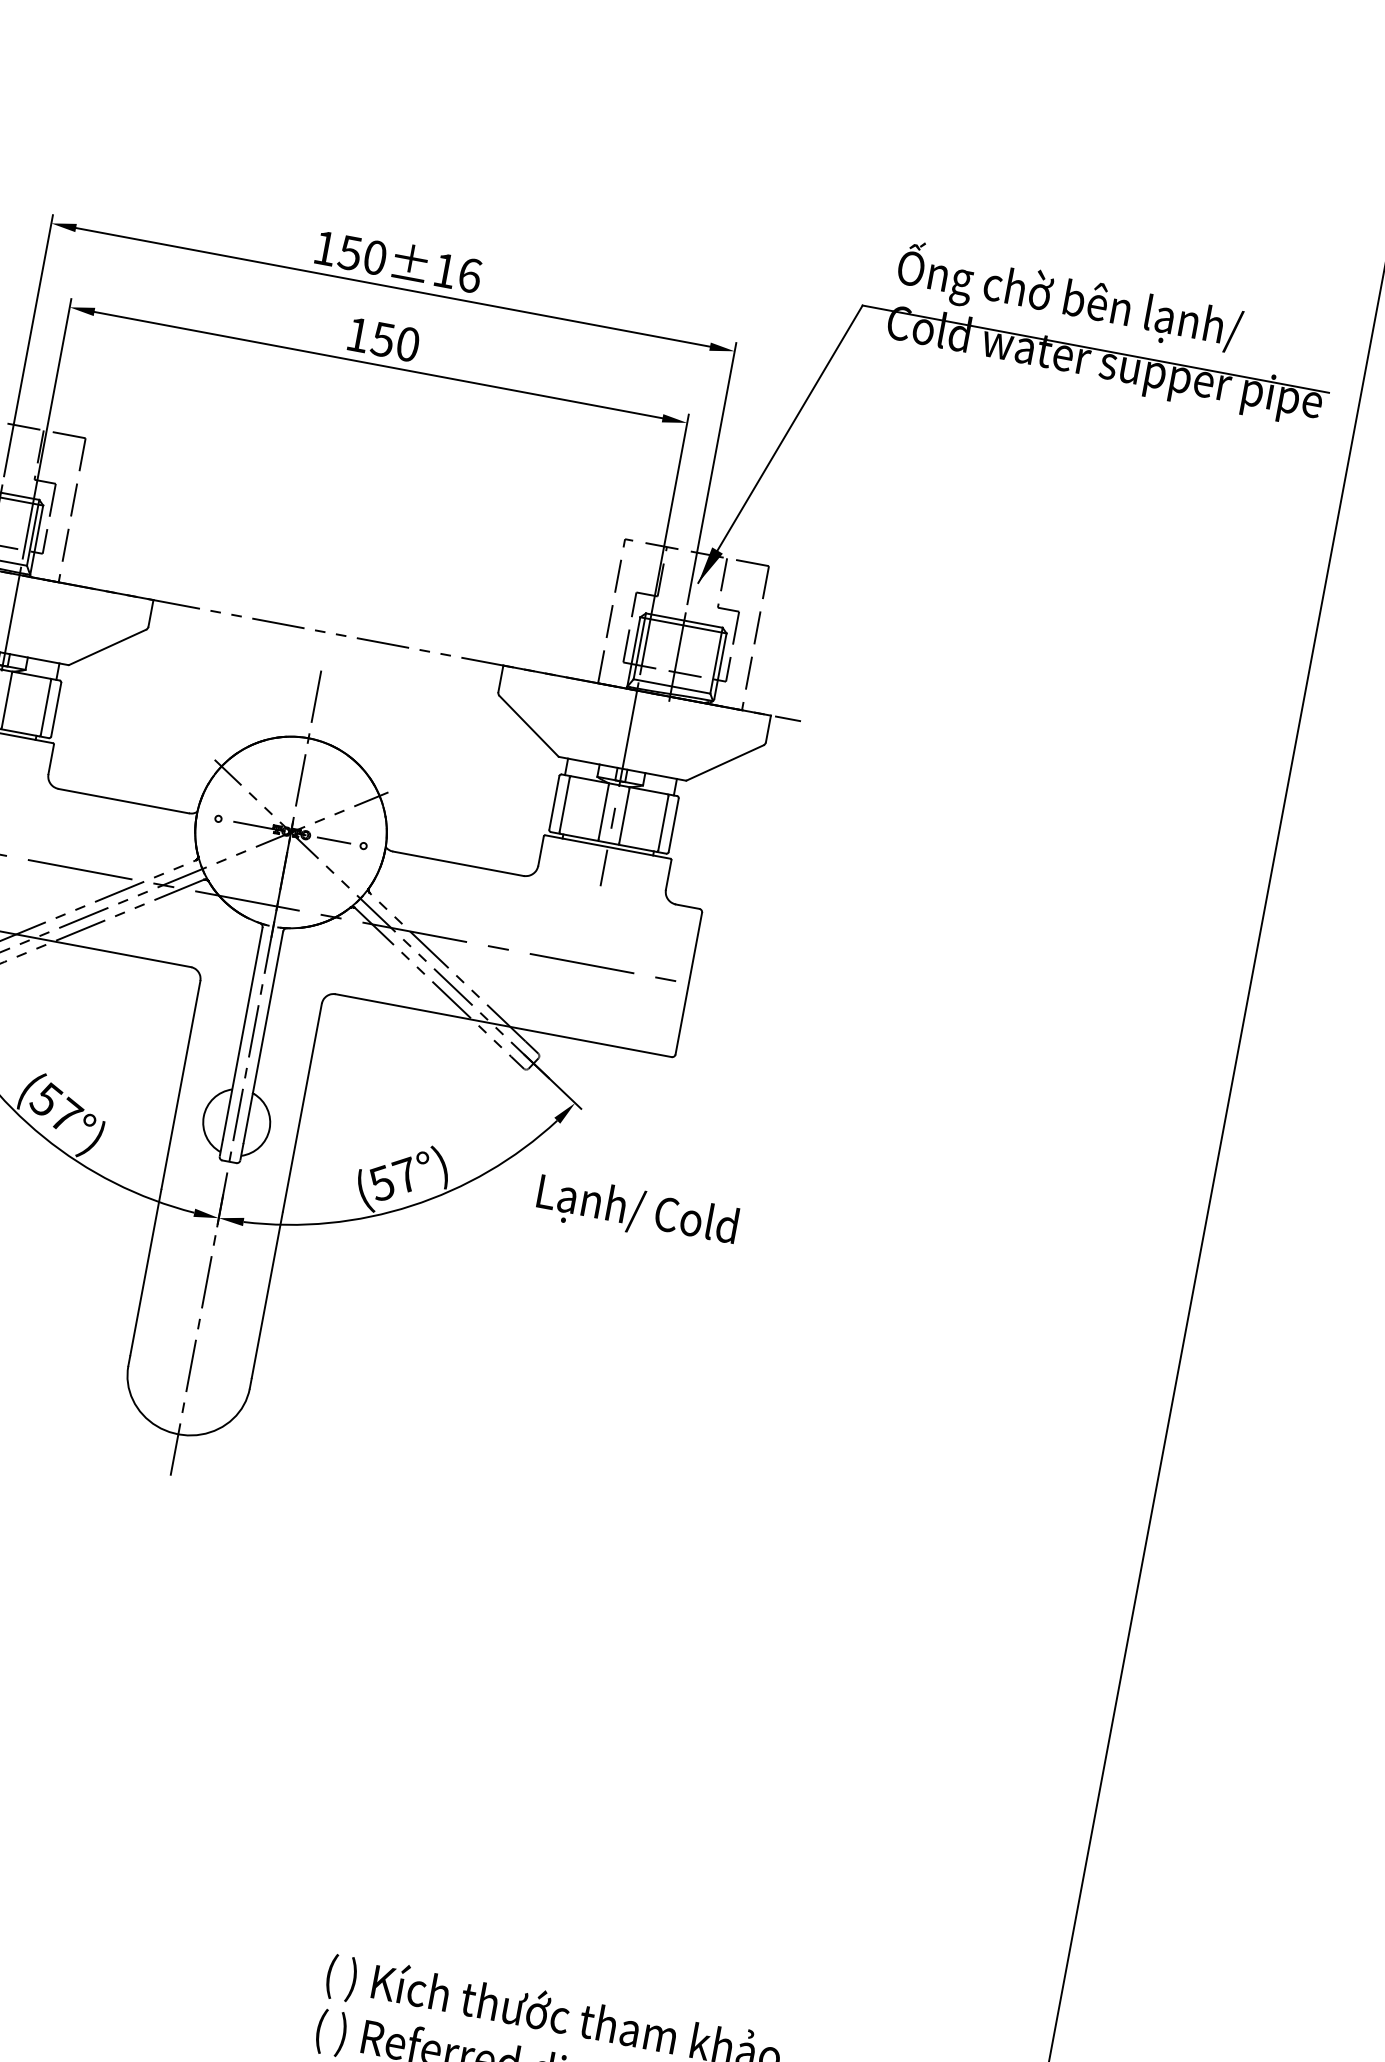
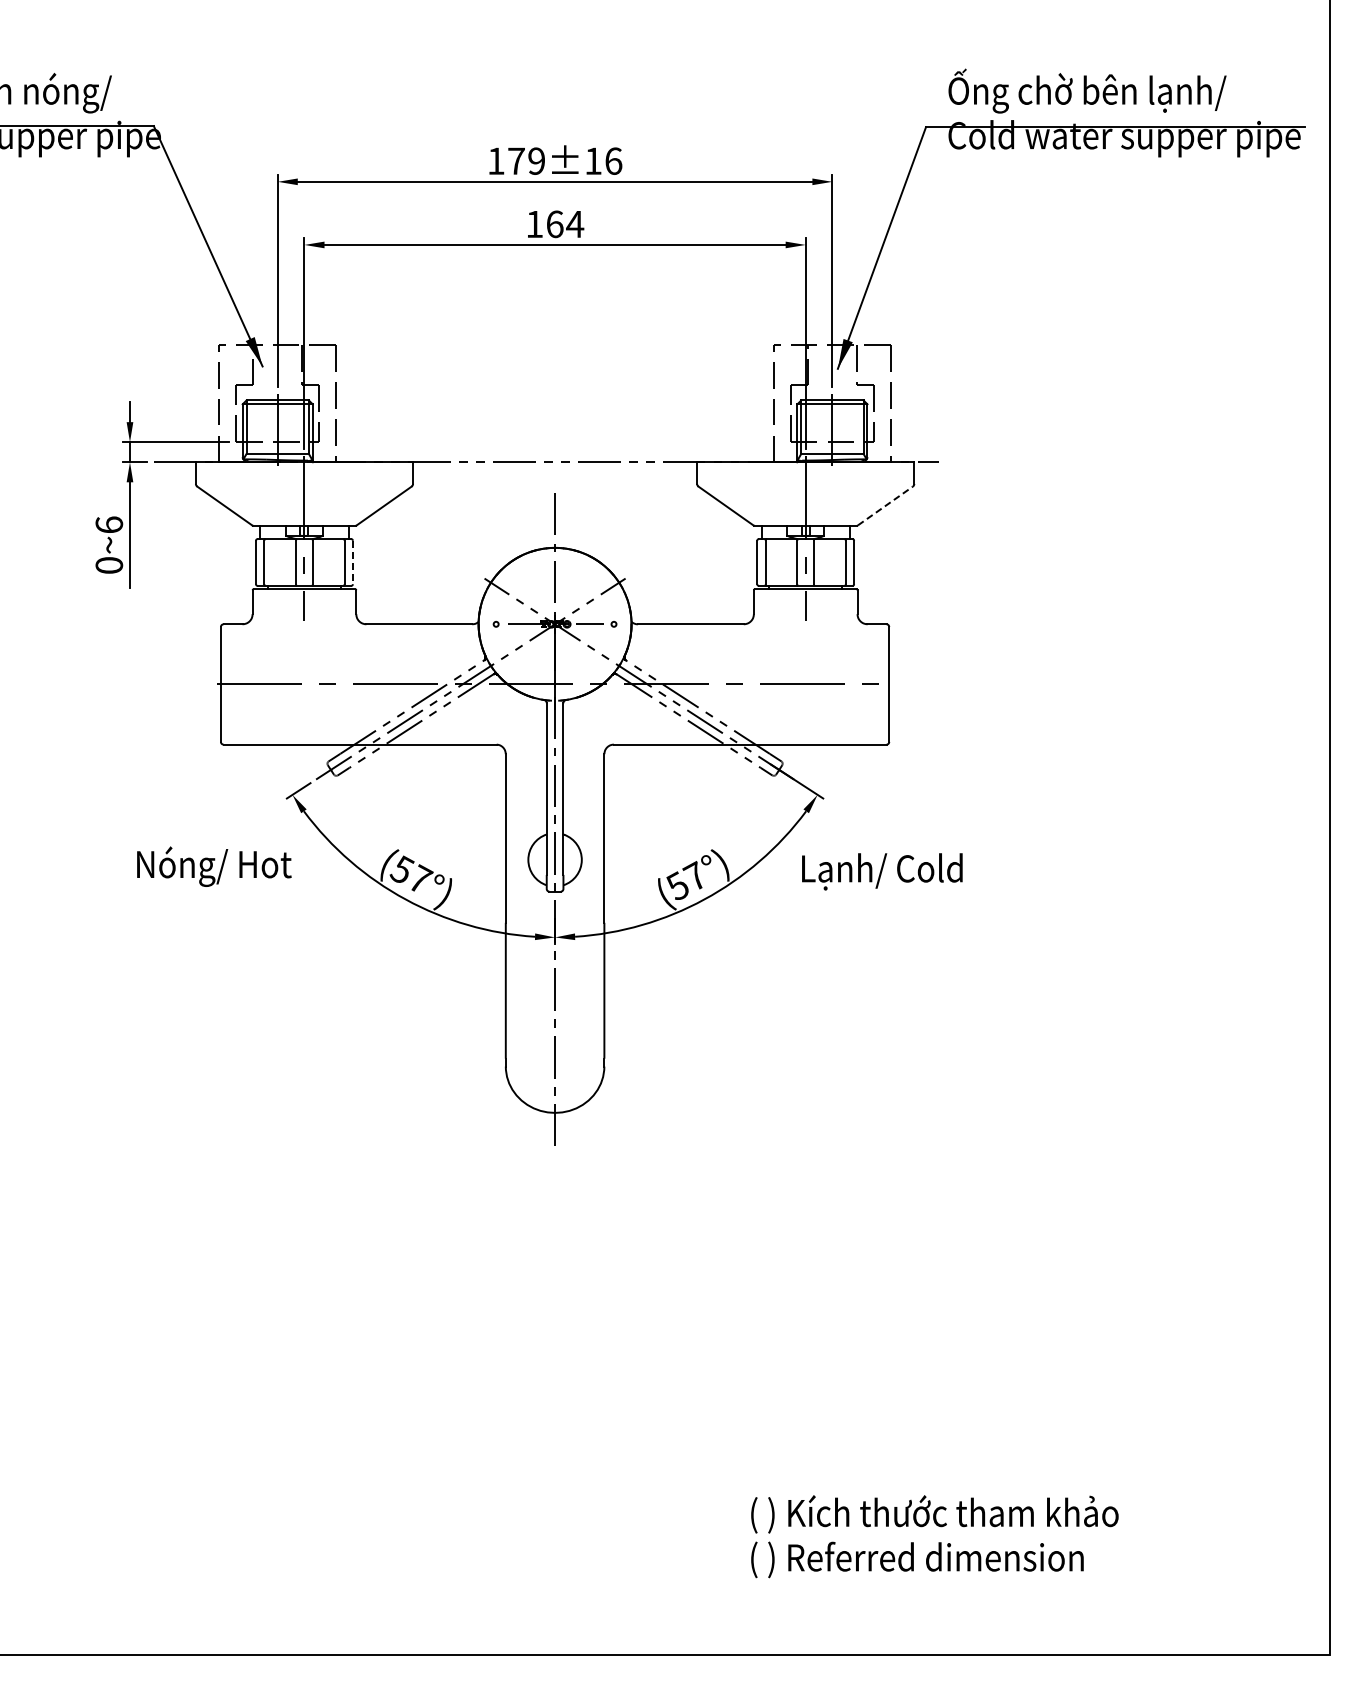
text: (362, 254) -> (526, 160), 150±16 -> 179±16
text: (396, 342) -> (565, 224), 150 -> 164
line: (55, 709) -> (352, 562), solid -> dashed
line: (725, 763) -> (885, 506), solid -> dashed

